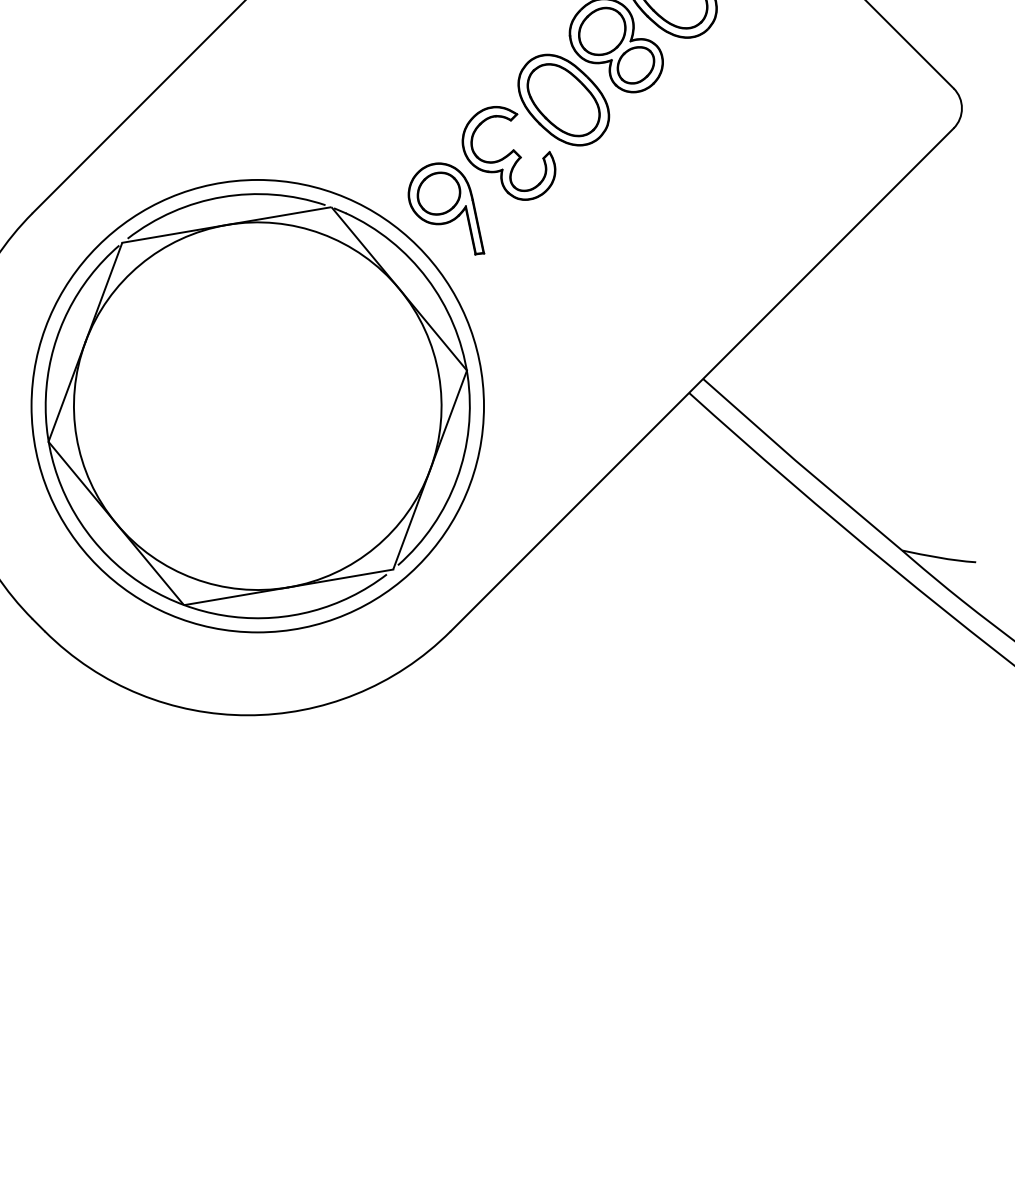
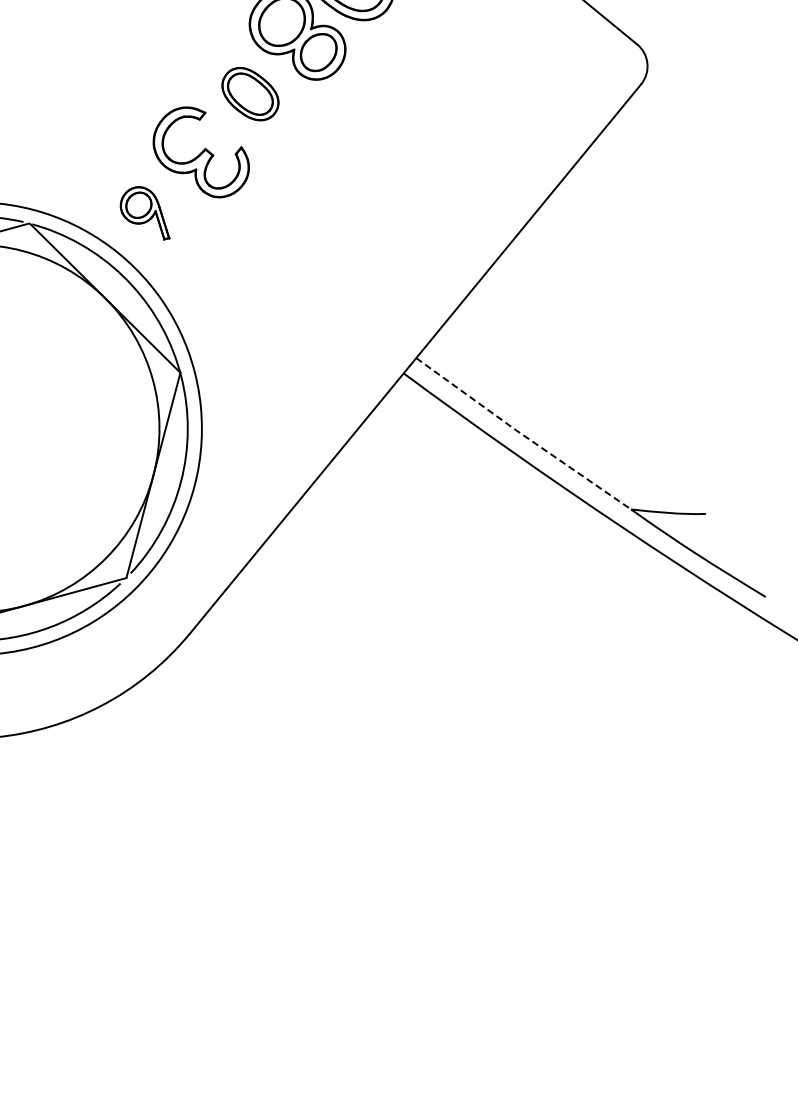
part: (563, 99) -> (250, 93), size x0.6
part: (446, 208) -> (144, 213), size x0.6
line: (801, 465) -> (522, 434), solid -> dashed

